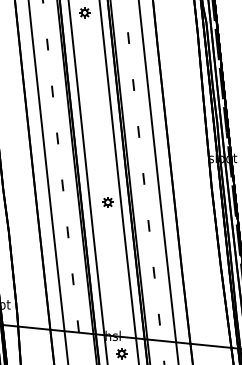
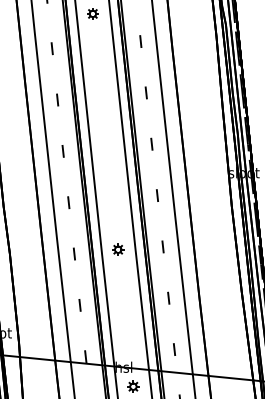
part: (107, 202) -> (117, 249), moved

